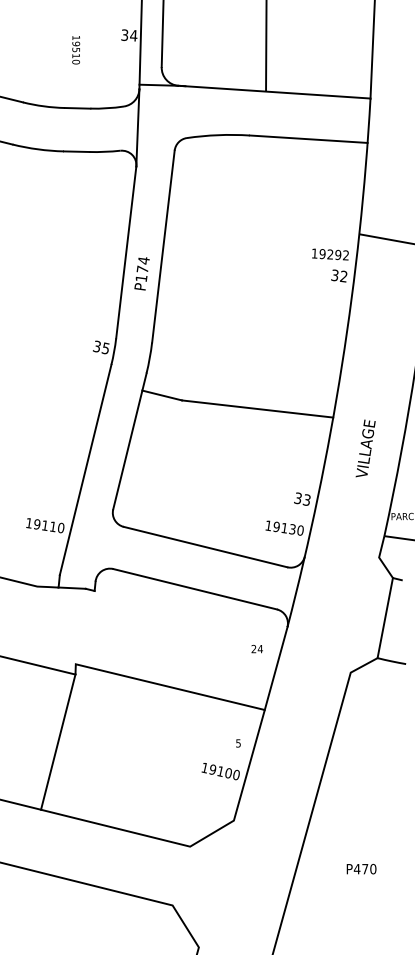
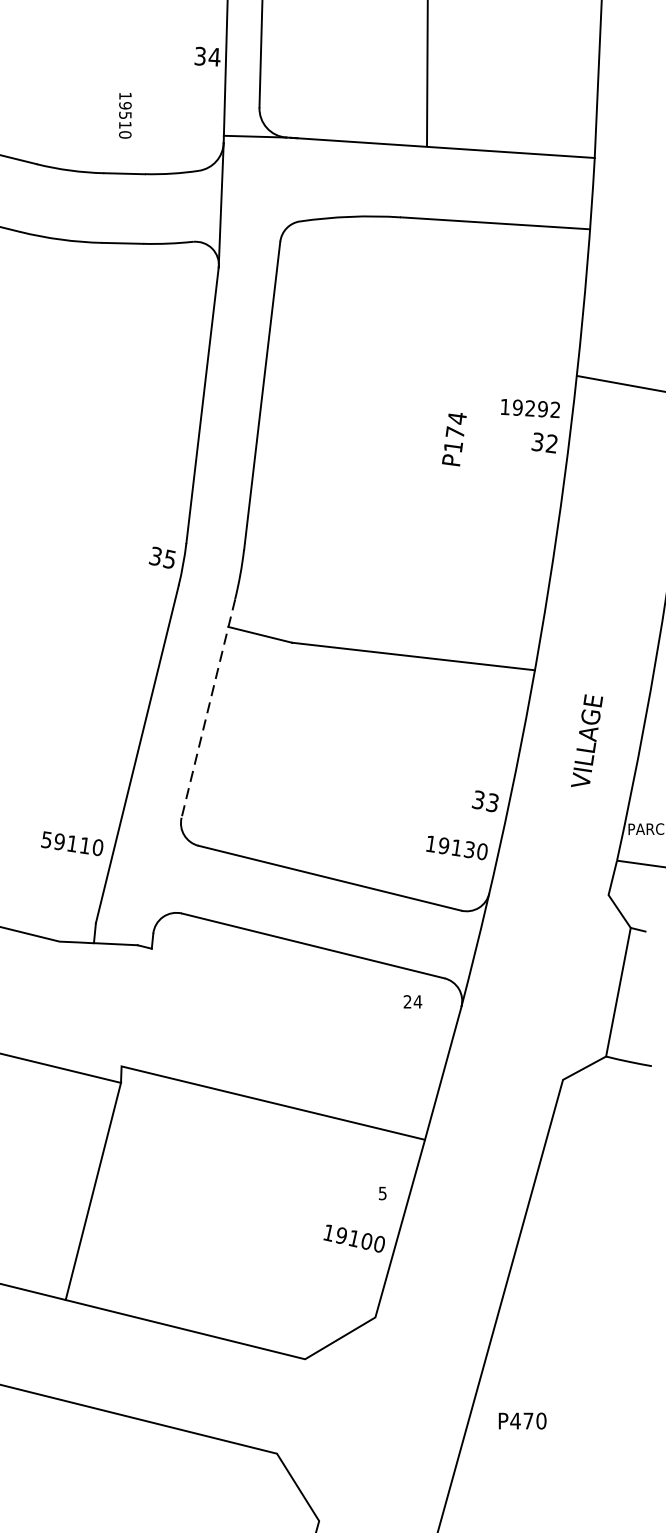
text: (76, 50) -> (125, 116), moved
text: (141, 273) -> (453, 438), moved
line: (129, 441) -> (207, 708), solid -> dashed
text: (365, 448) -> (586, 740), moved
text: (28, 523) -> (45, 840), 19110 -> 59110
text: (256, 648) -> (411, 1000), moved
text: (361, 868) -> (522, 1420), moved

